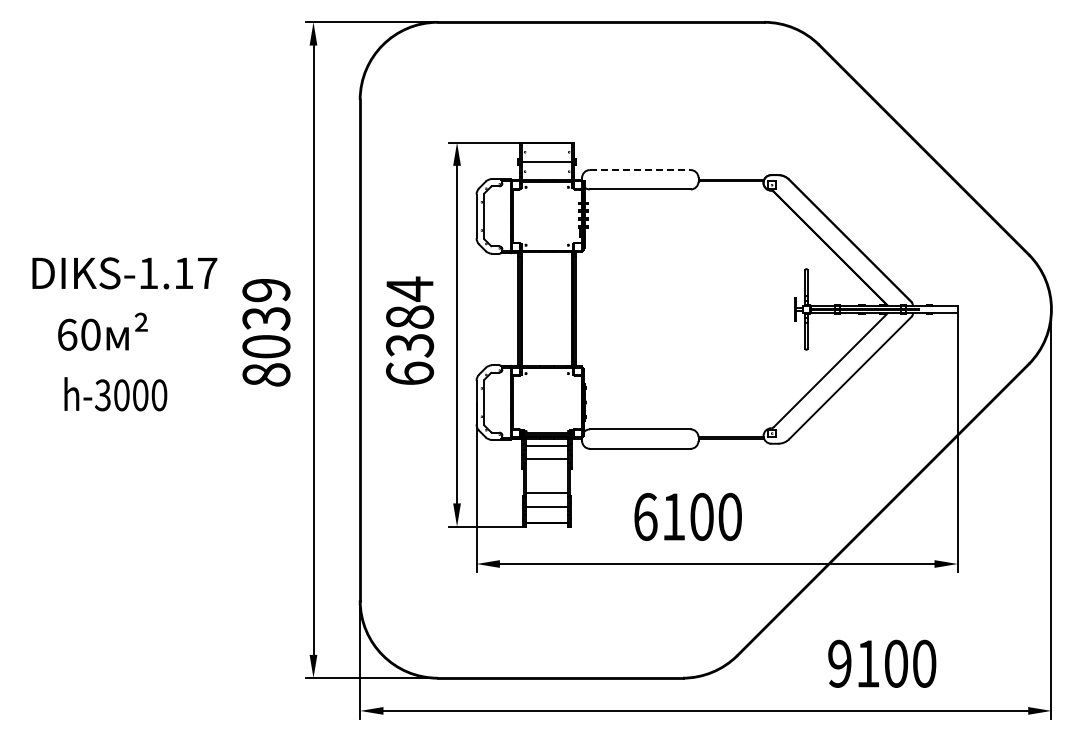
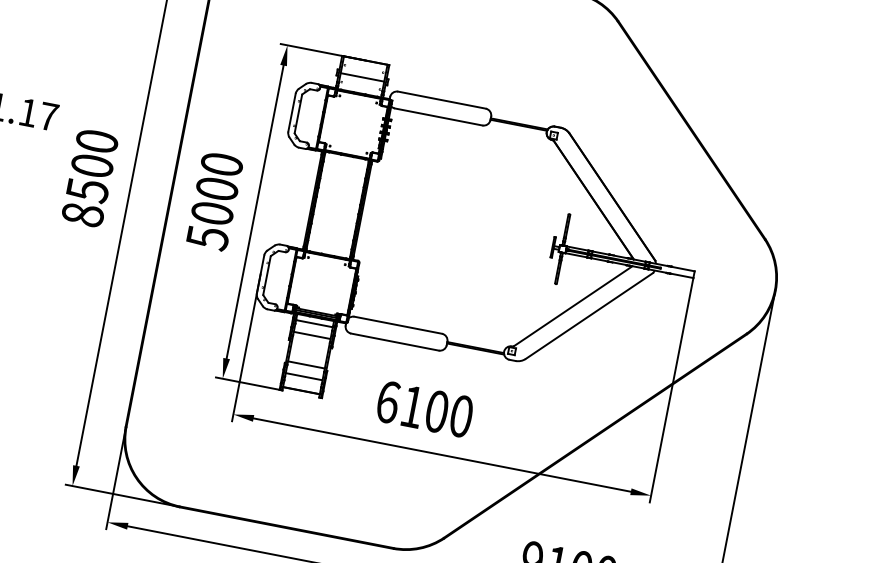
line: (640, 170) -> (442, 100), dashed -> solid
text: (266, 318) -> (92, 165), 8039 -> 8500
text: (410, 330) -> (215, 200), 6384 -> 5000

